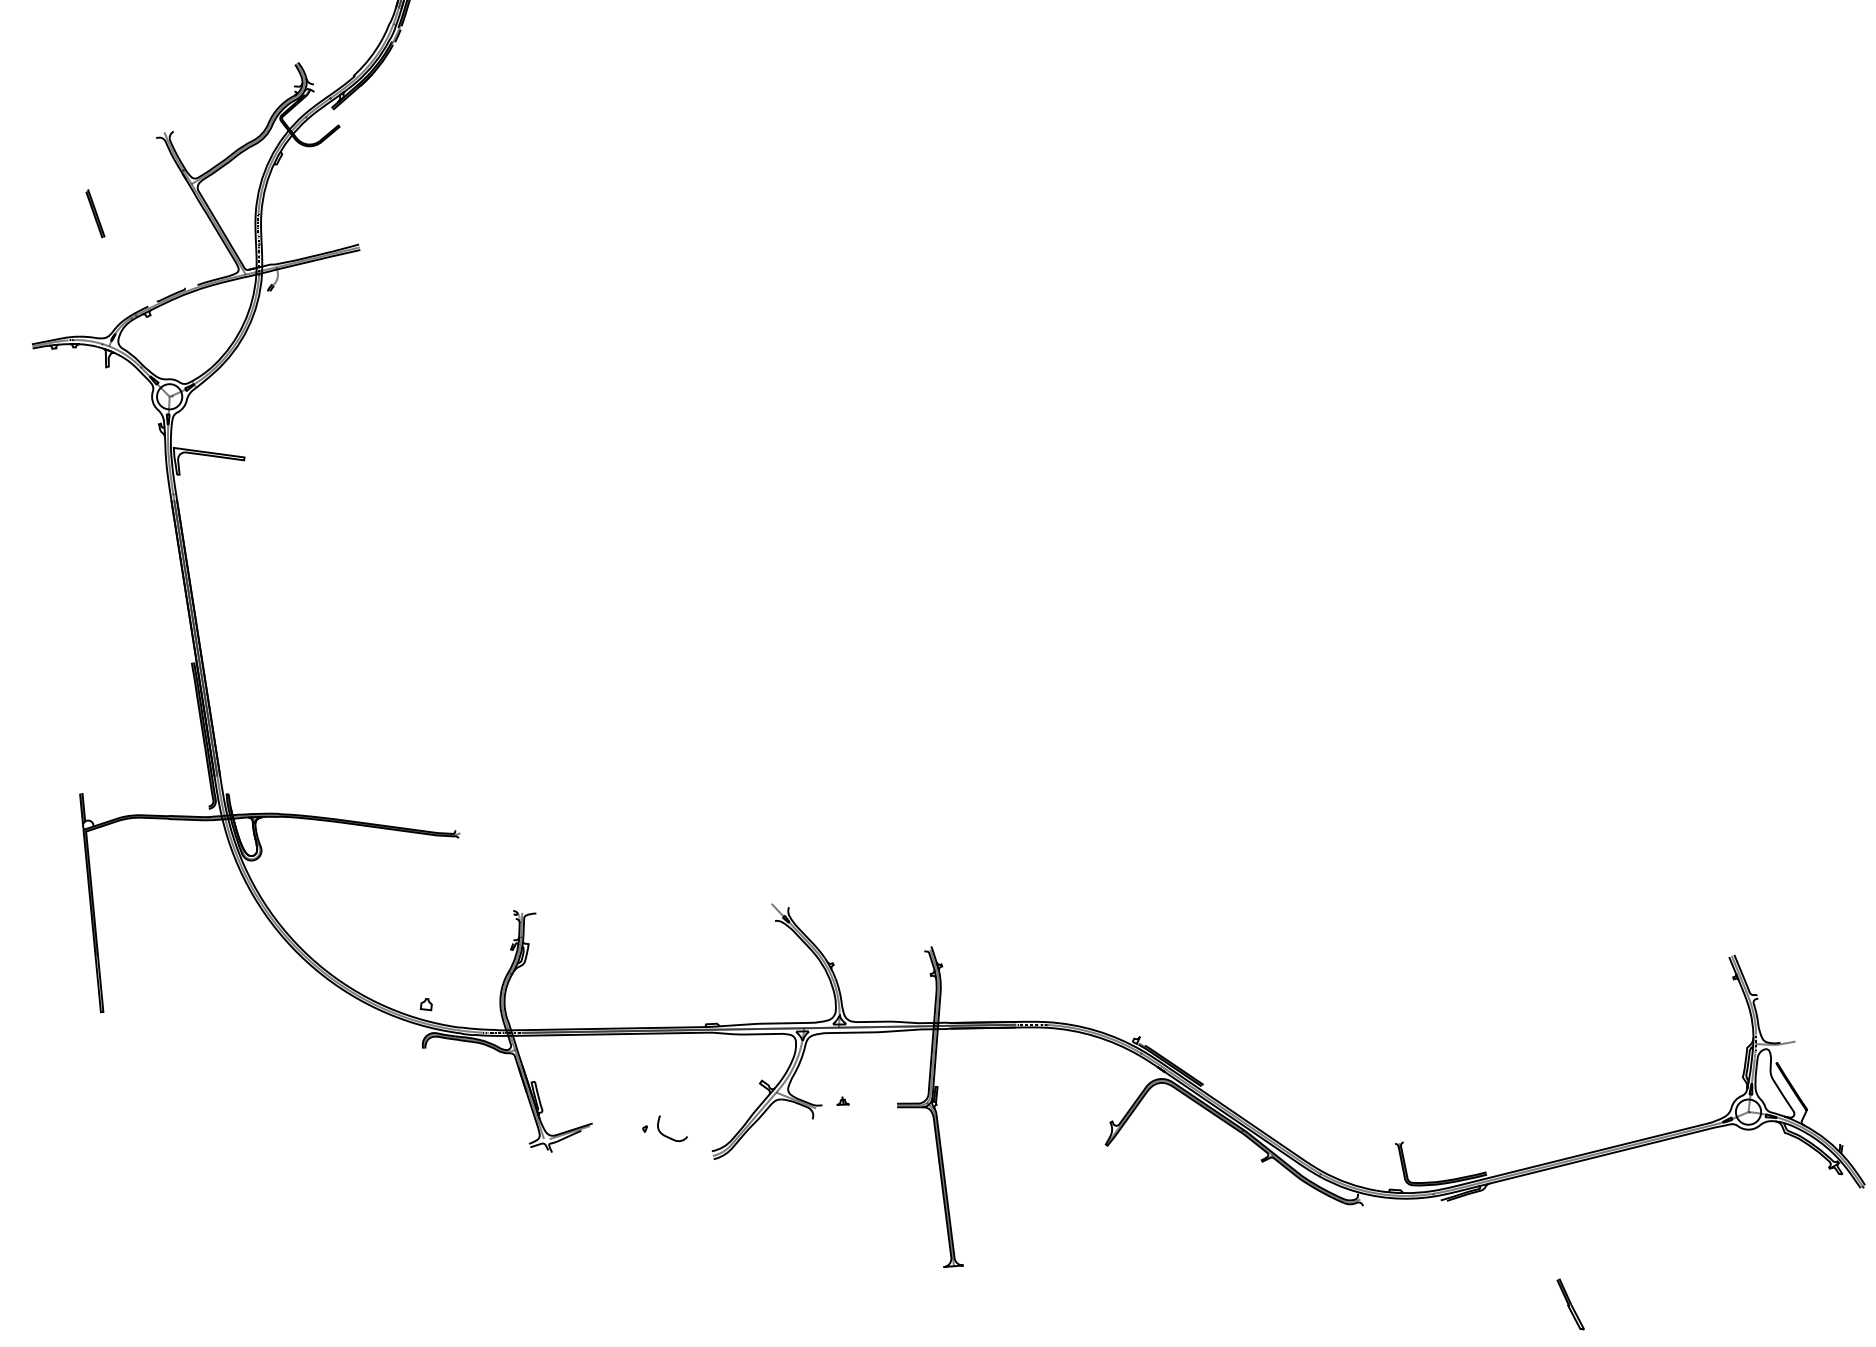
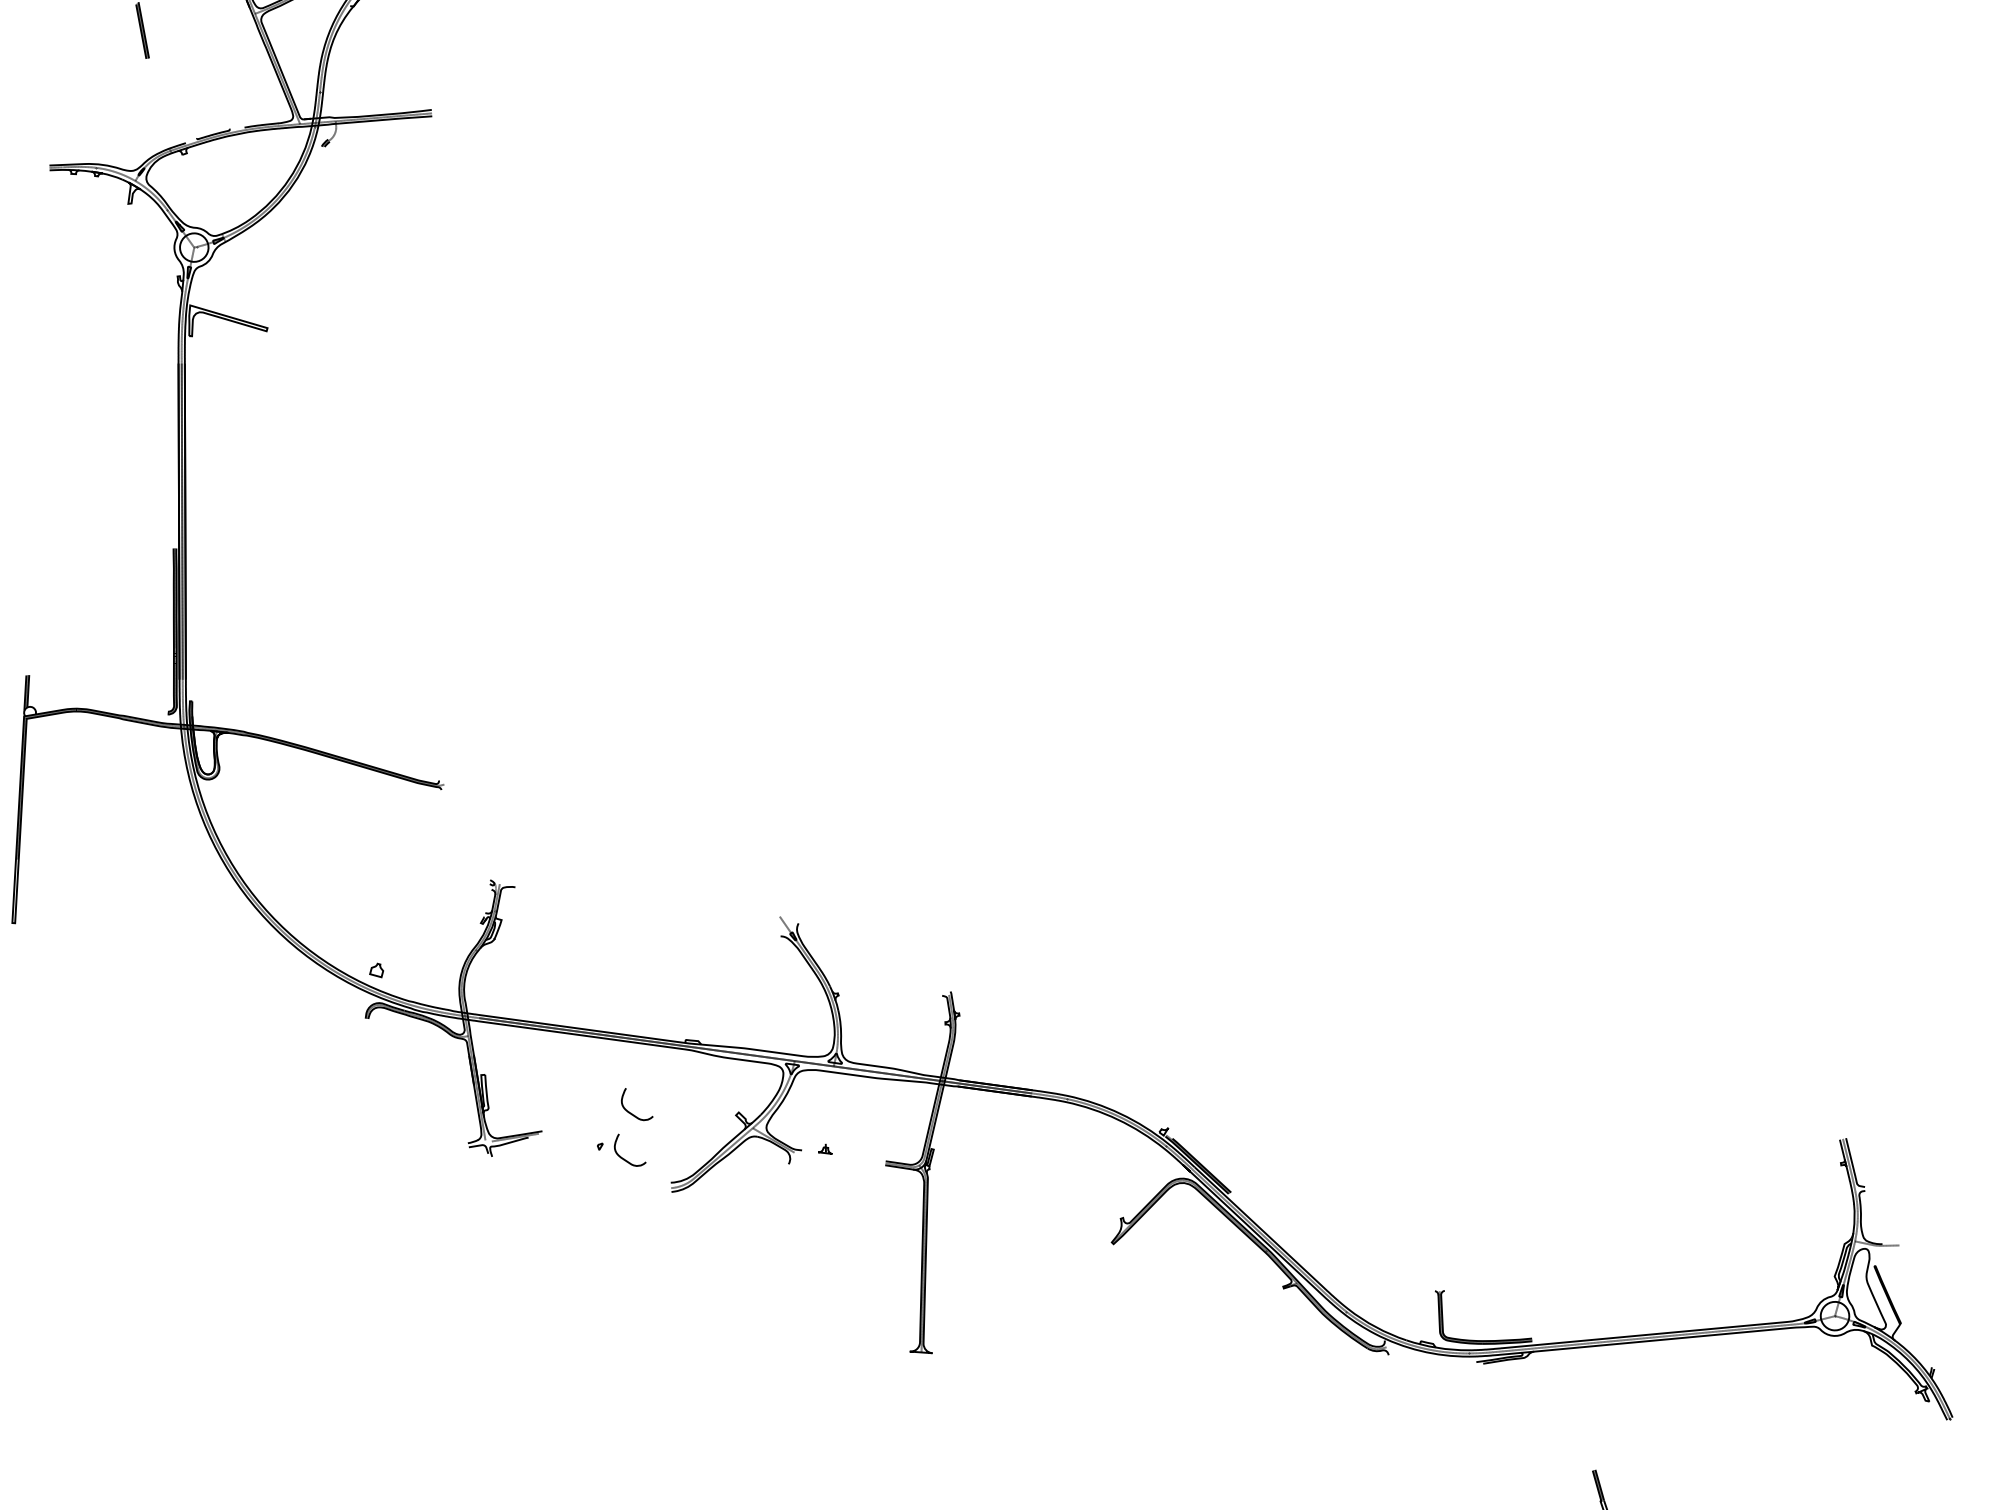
curve: (668, 1095) -> (631, 1113), added

